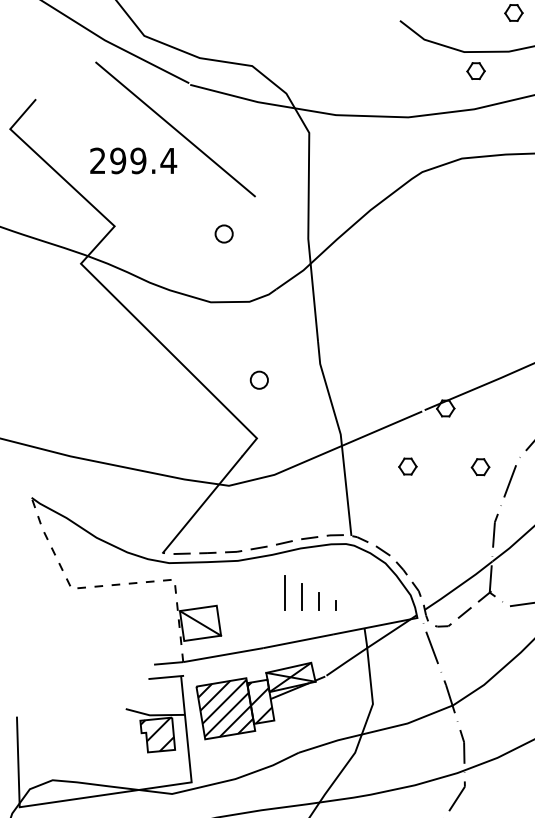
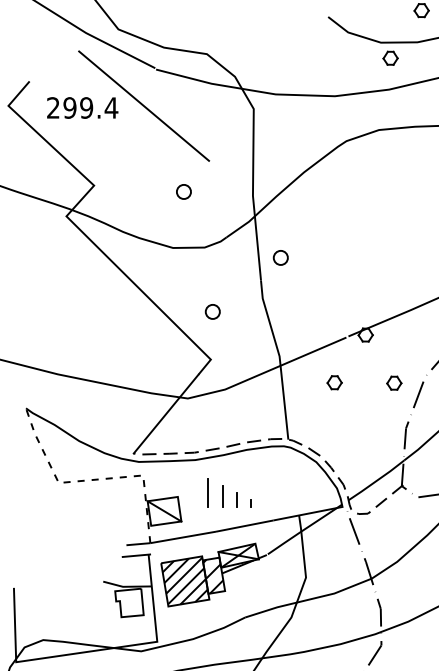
text: (133, 160) -> (82, 107), moved
part: (341, 313) -> (280, 257), added
part: (310, 591) -> (229, 492), moved
hatch: (156, 734) -> (128, 602), removed

